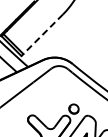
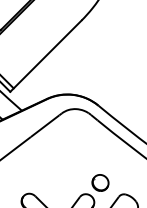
line: (41, 35) -> (44, 56), dashed -> solid

